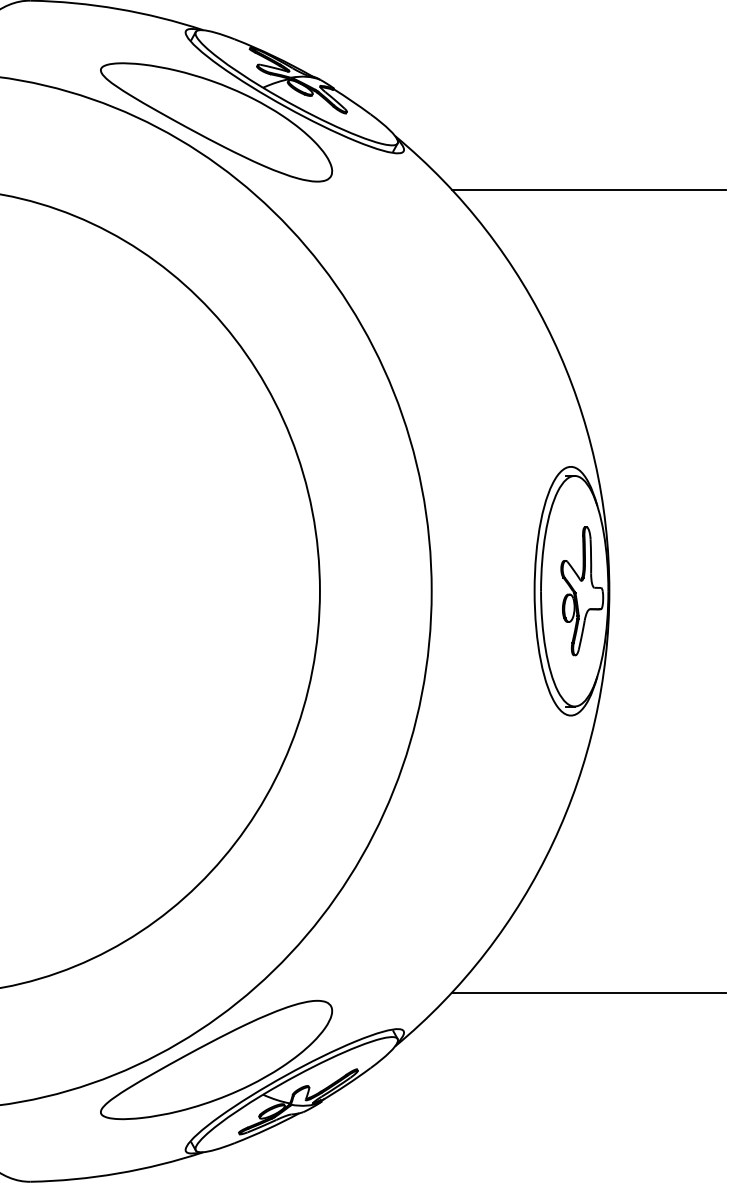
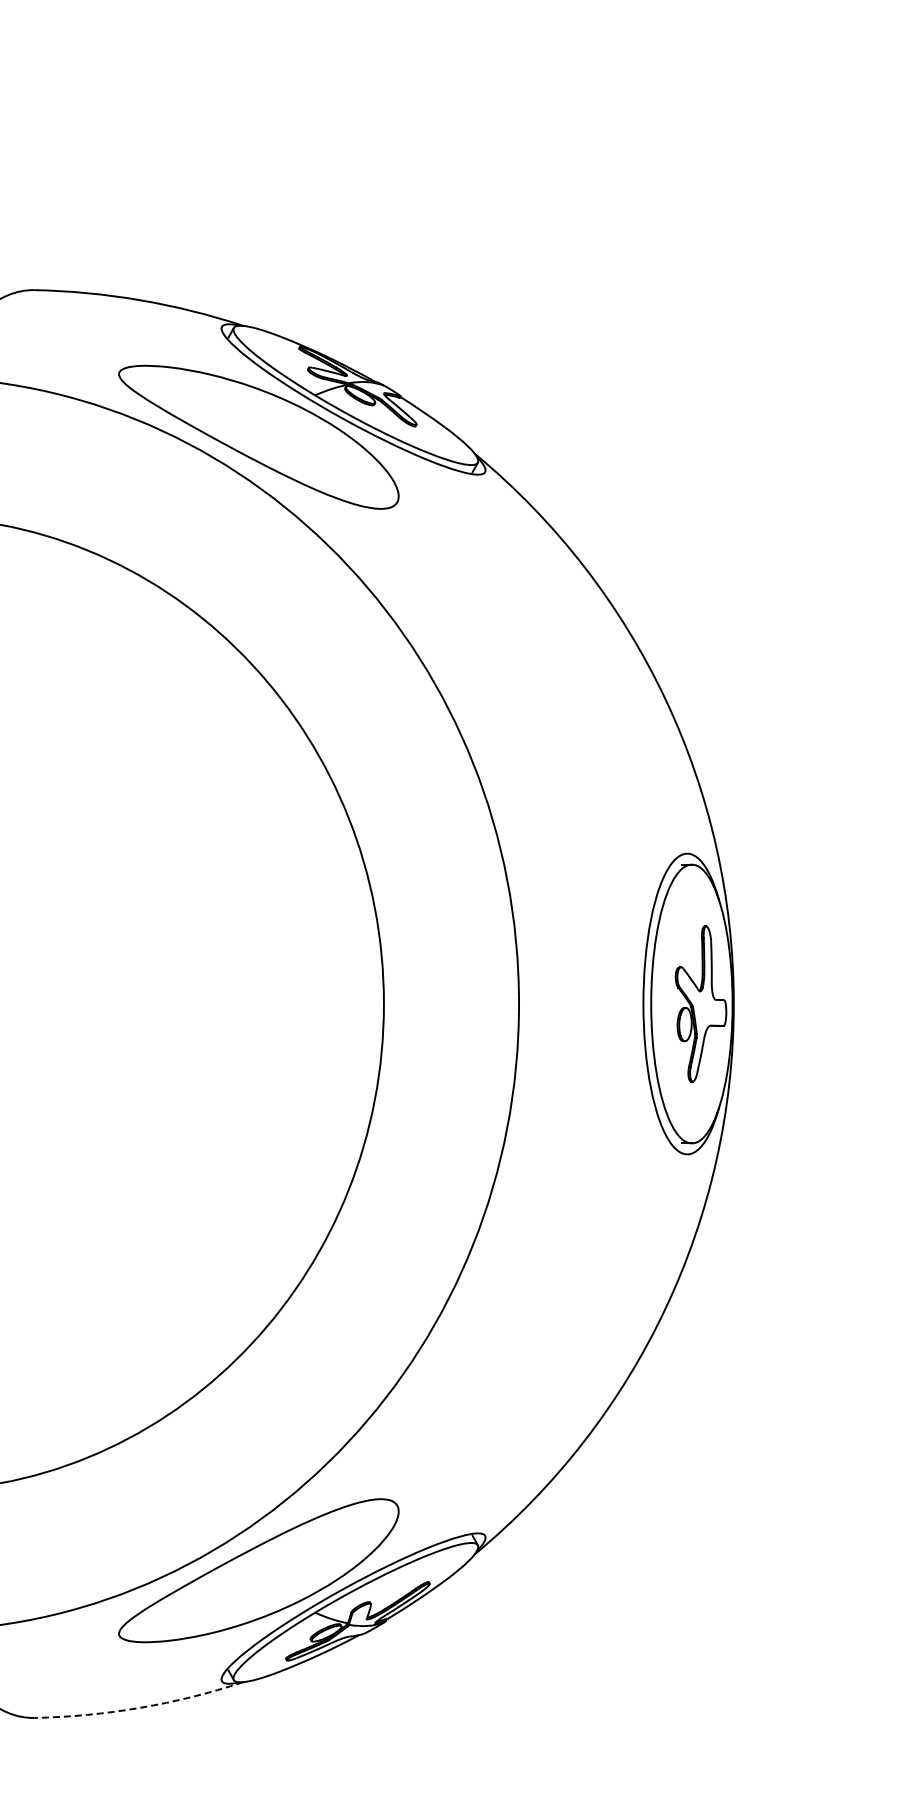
line: (588, 189) -> (708, 518), removed
line: (588, 992) -> (708, 1489), removed
arc: (118, 1173) -> (140, 1707), solid -> dashed

